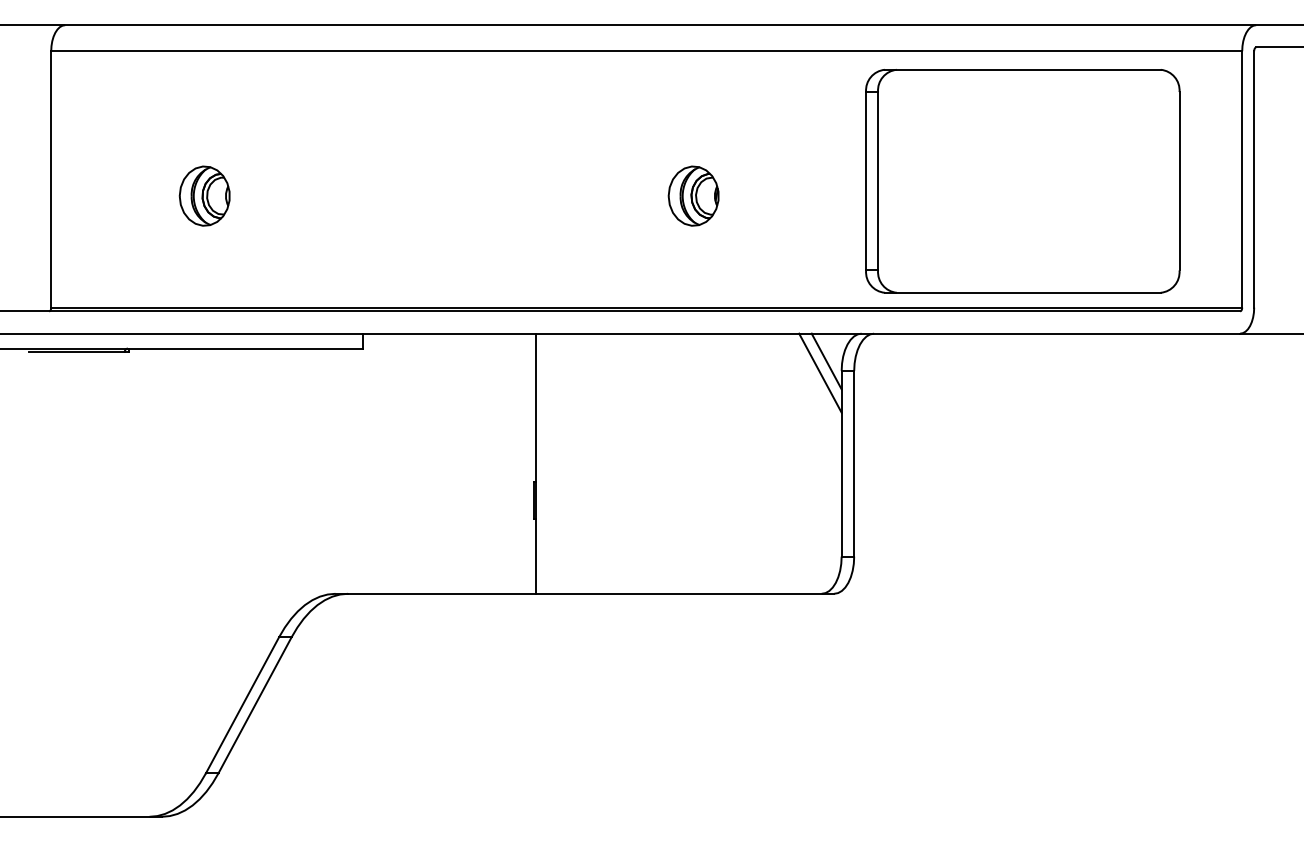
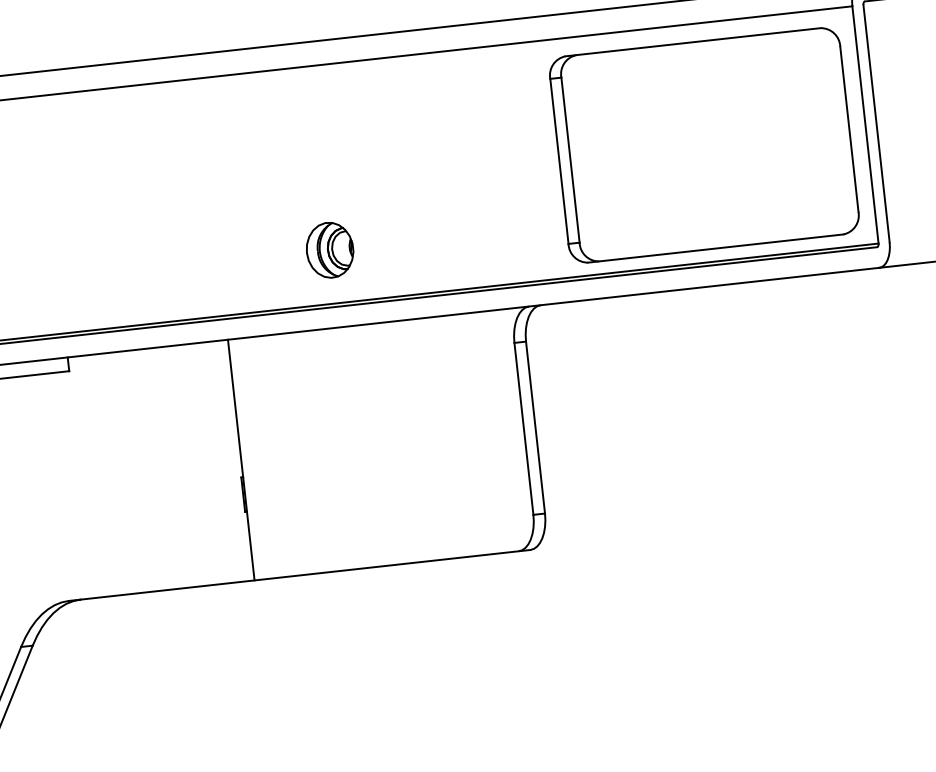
part: (1022, 181) -> (704, 145), moved
part: (693, 195) -> (329, 249), moved
line: (826, 361) -> (499, 335), removed
line: (820, 372) -> (495, 346), removed

